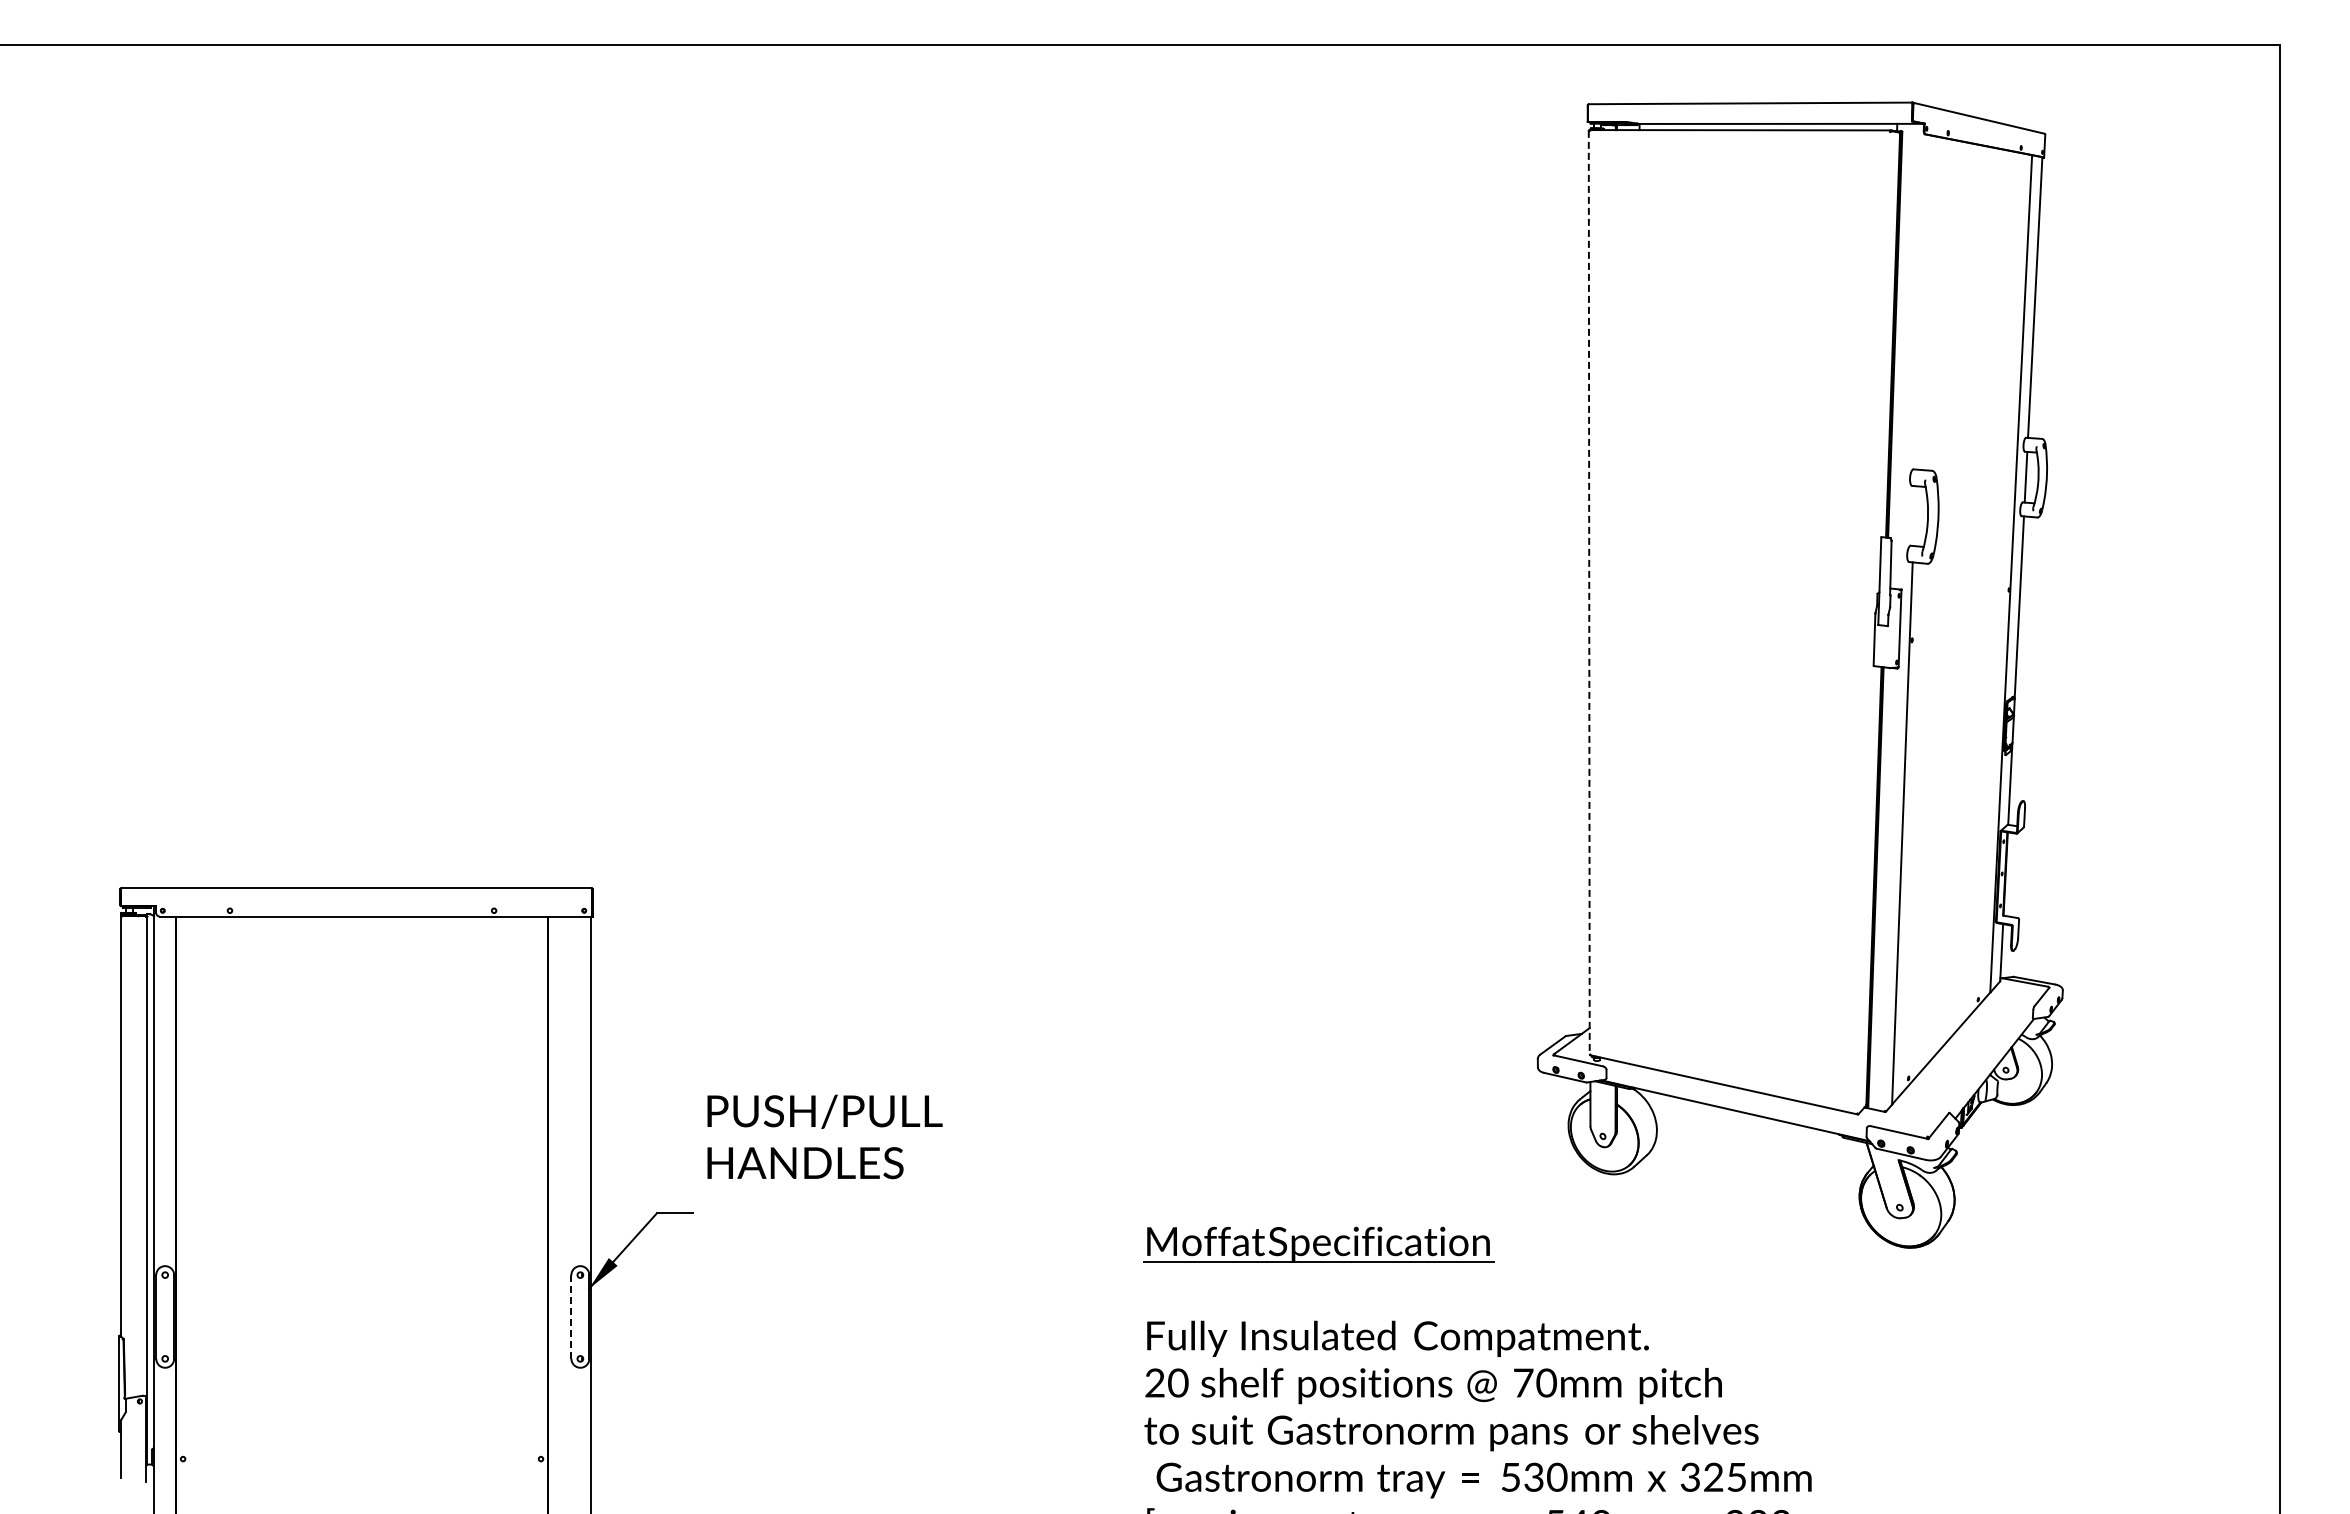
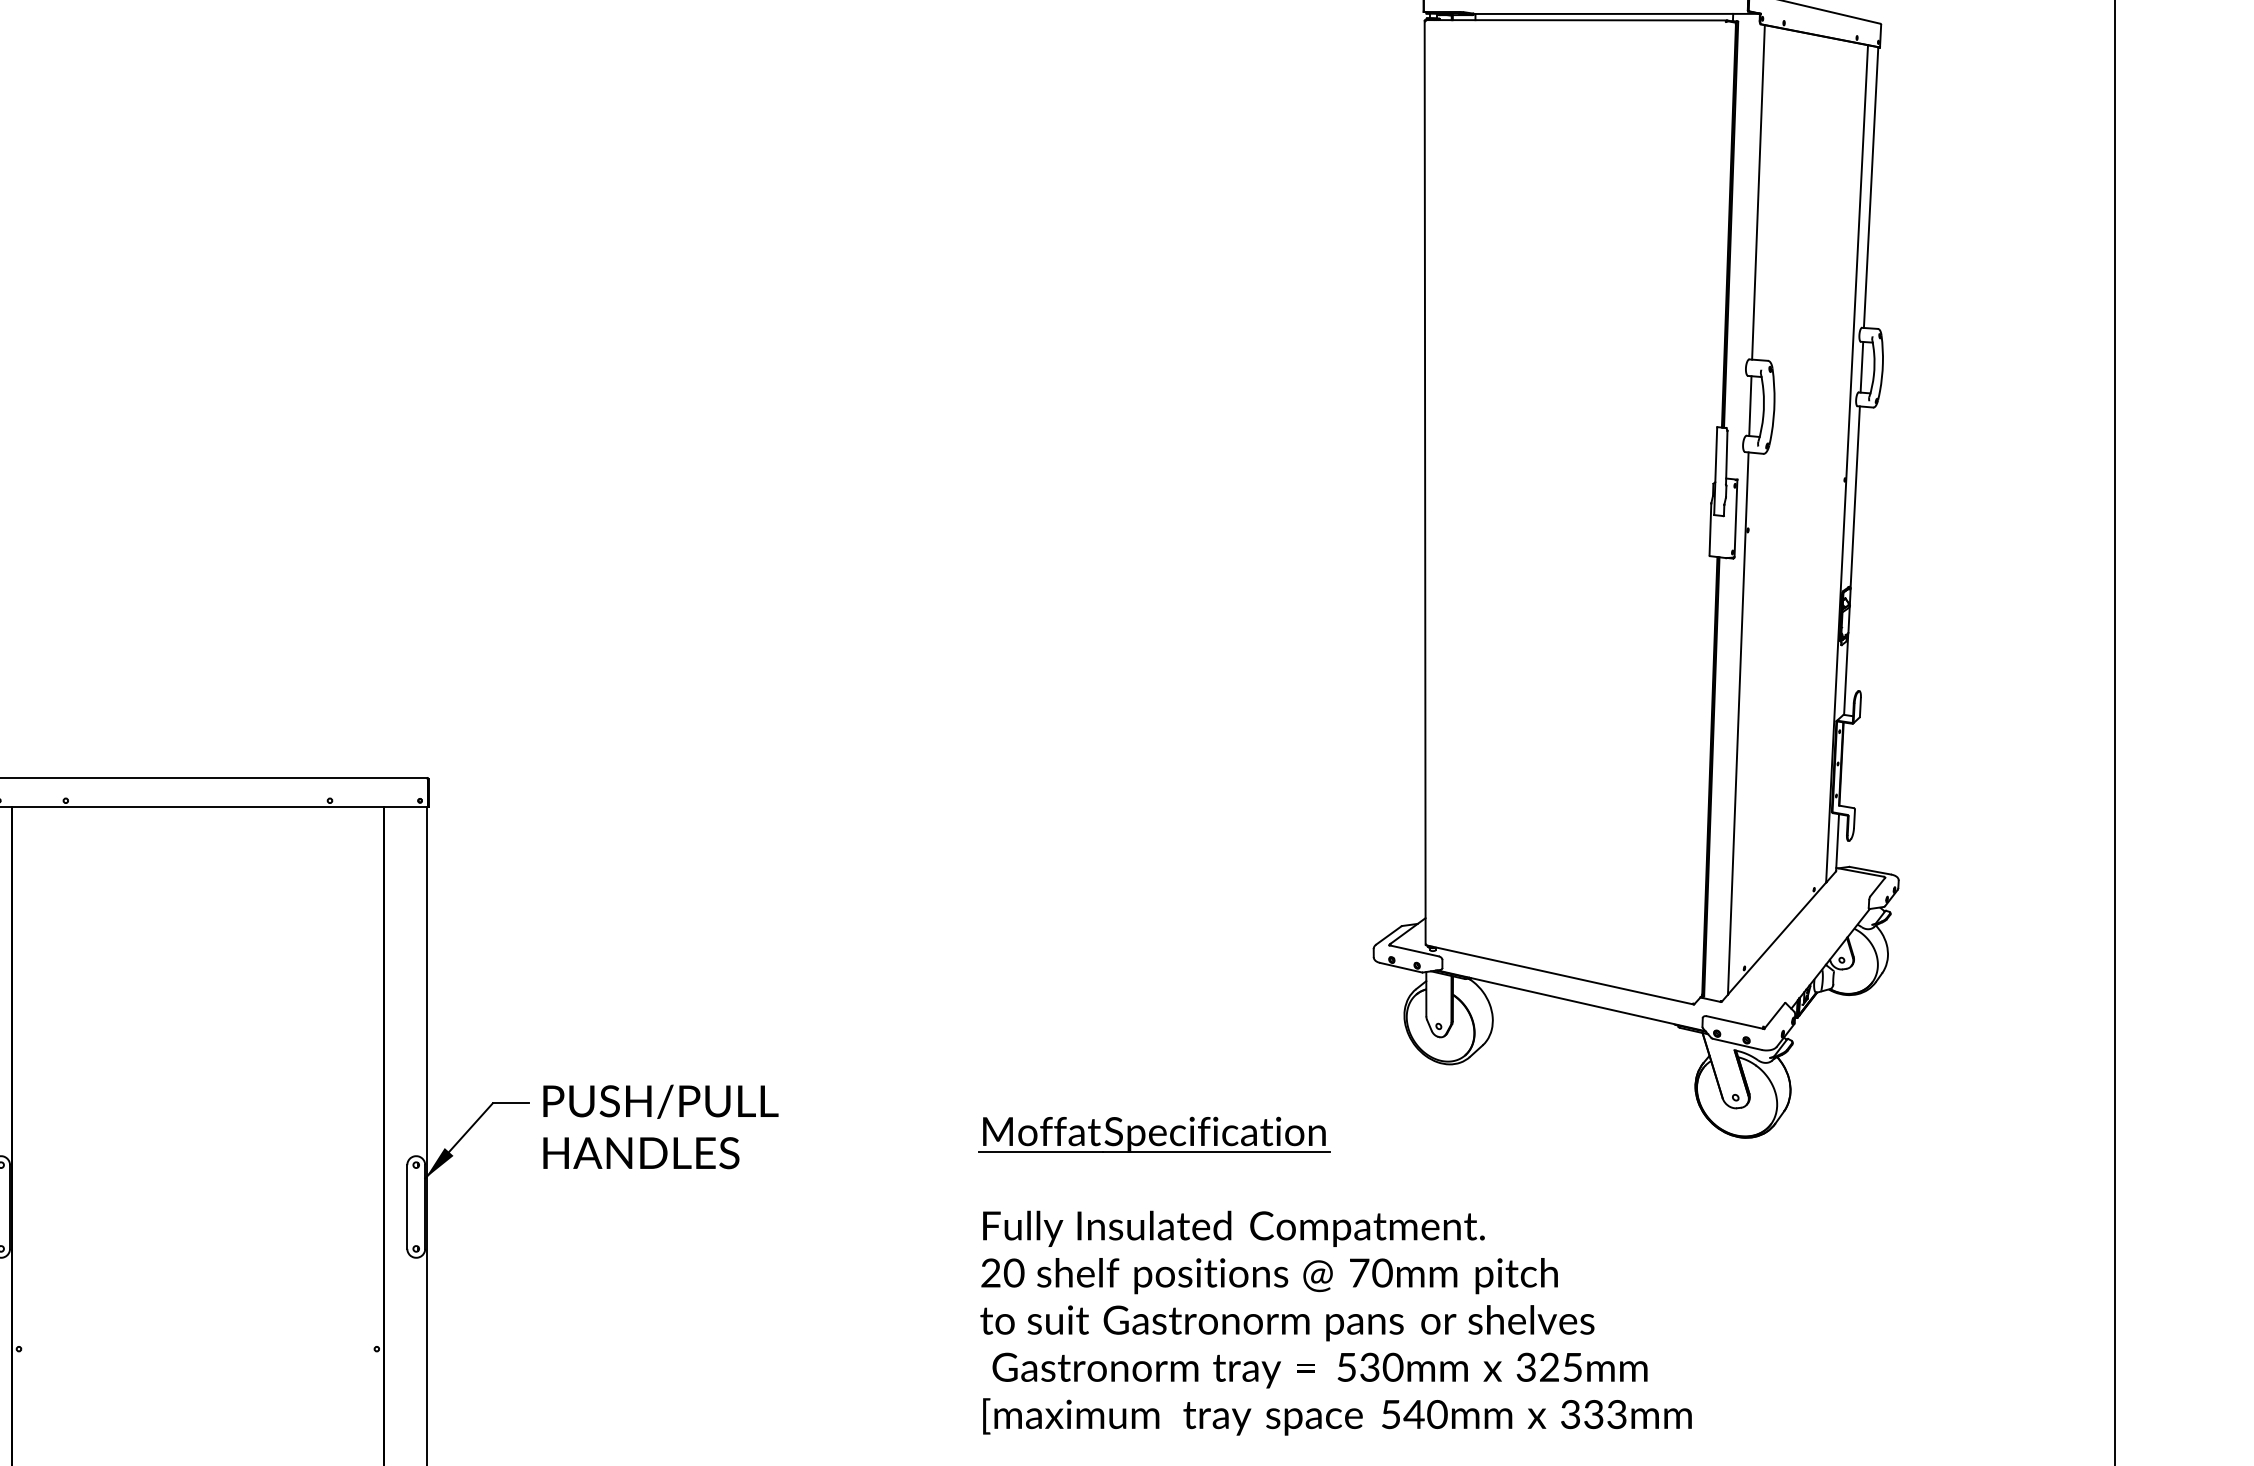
line: (1922, 302) -> (1758, 192), added
line: (1914, 516) -> (1750, 406), added
line: (1589, 592) -> (1425, 482), dashed -> solid
text: (824, 1136) -> (660, 1126), moved
line: (571, 1317) -> (407, 1207), dashed -> solid

